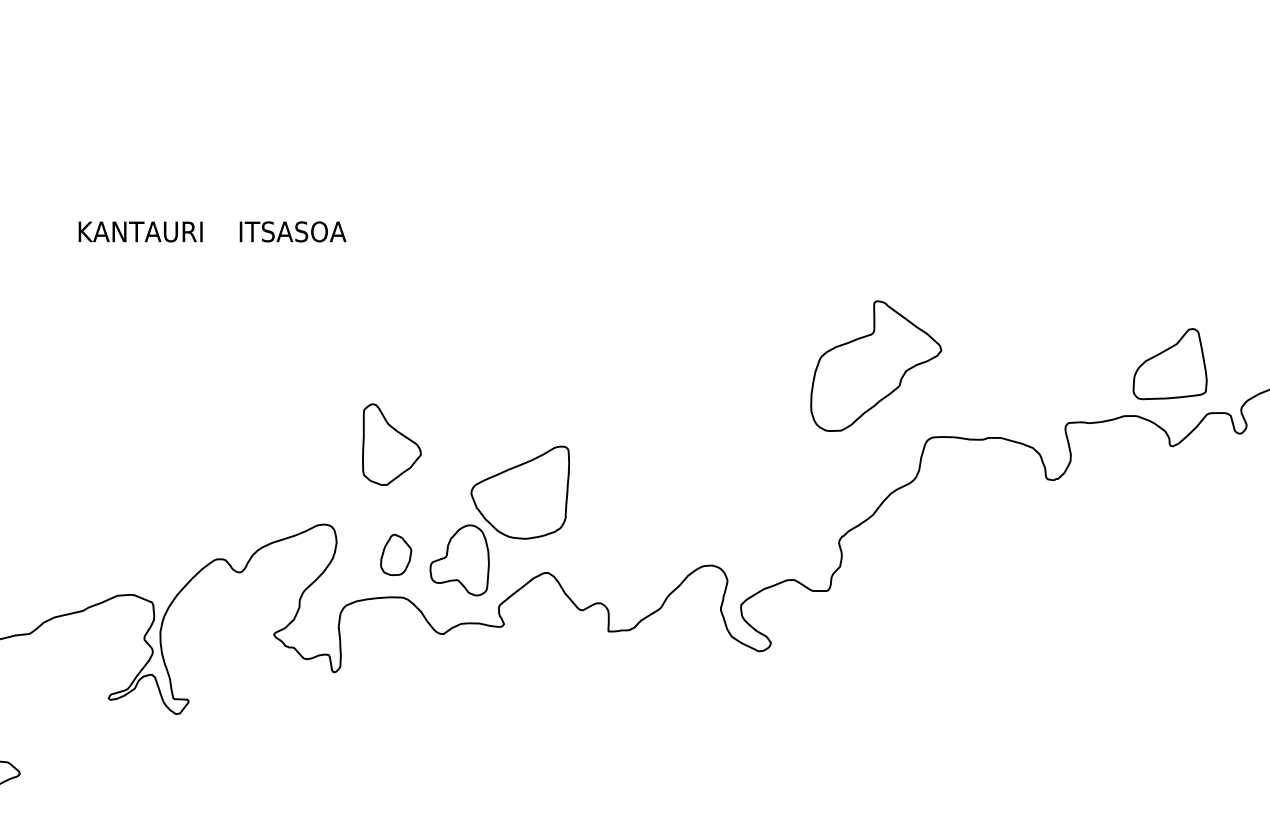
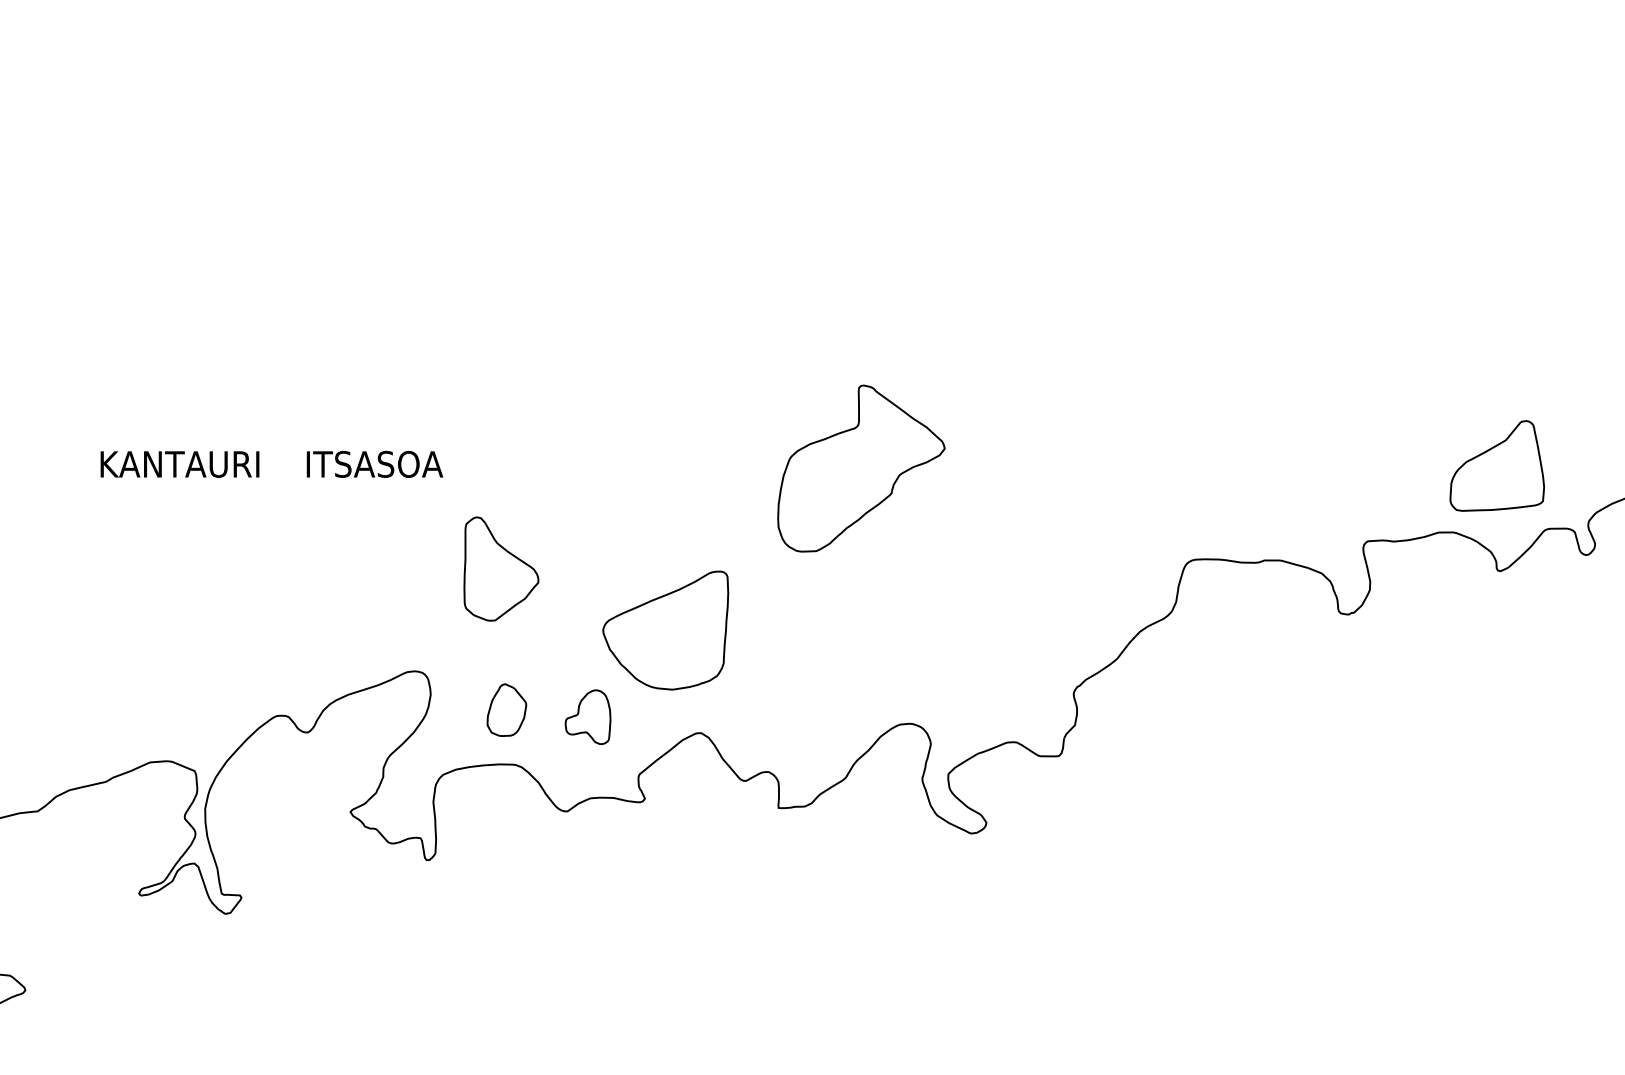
text: (212, 231) -> (271, 463), moved
part: (876, 365) -> (861, 467), moved
part: (459, 560) -> (587, 717), size x0.6

